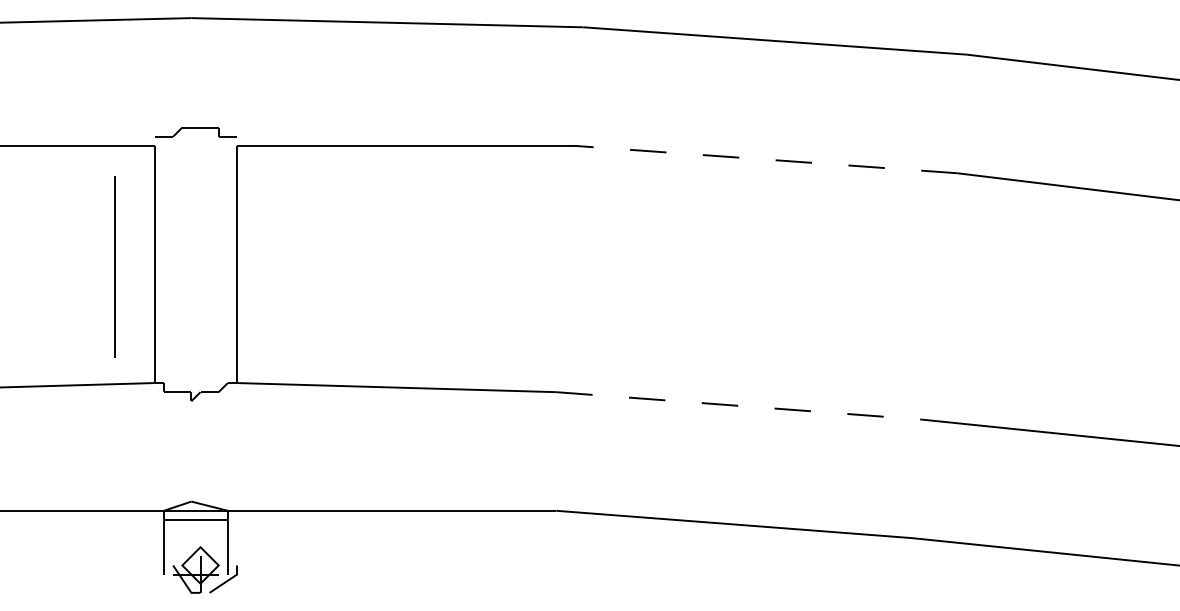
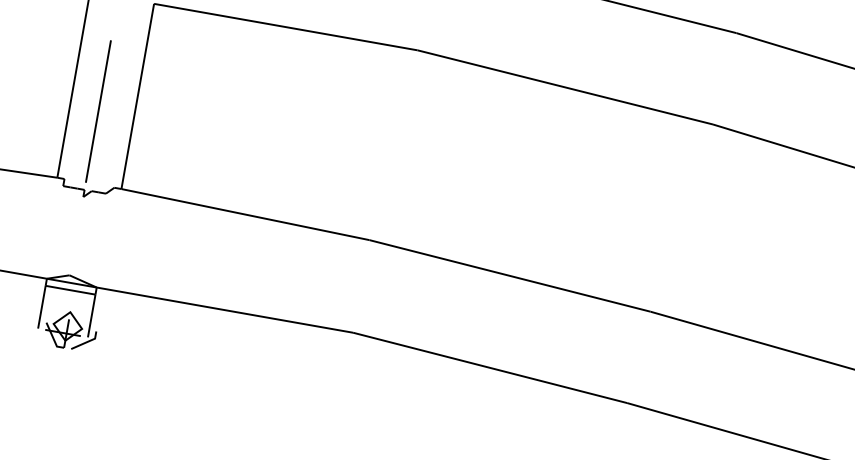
line: (765, 159) -> (564, 87), dashed -> solid
line: (114, 266) -> (97, 111), moved
line: (738, 405) -> (509, 275), dashed -> solid

